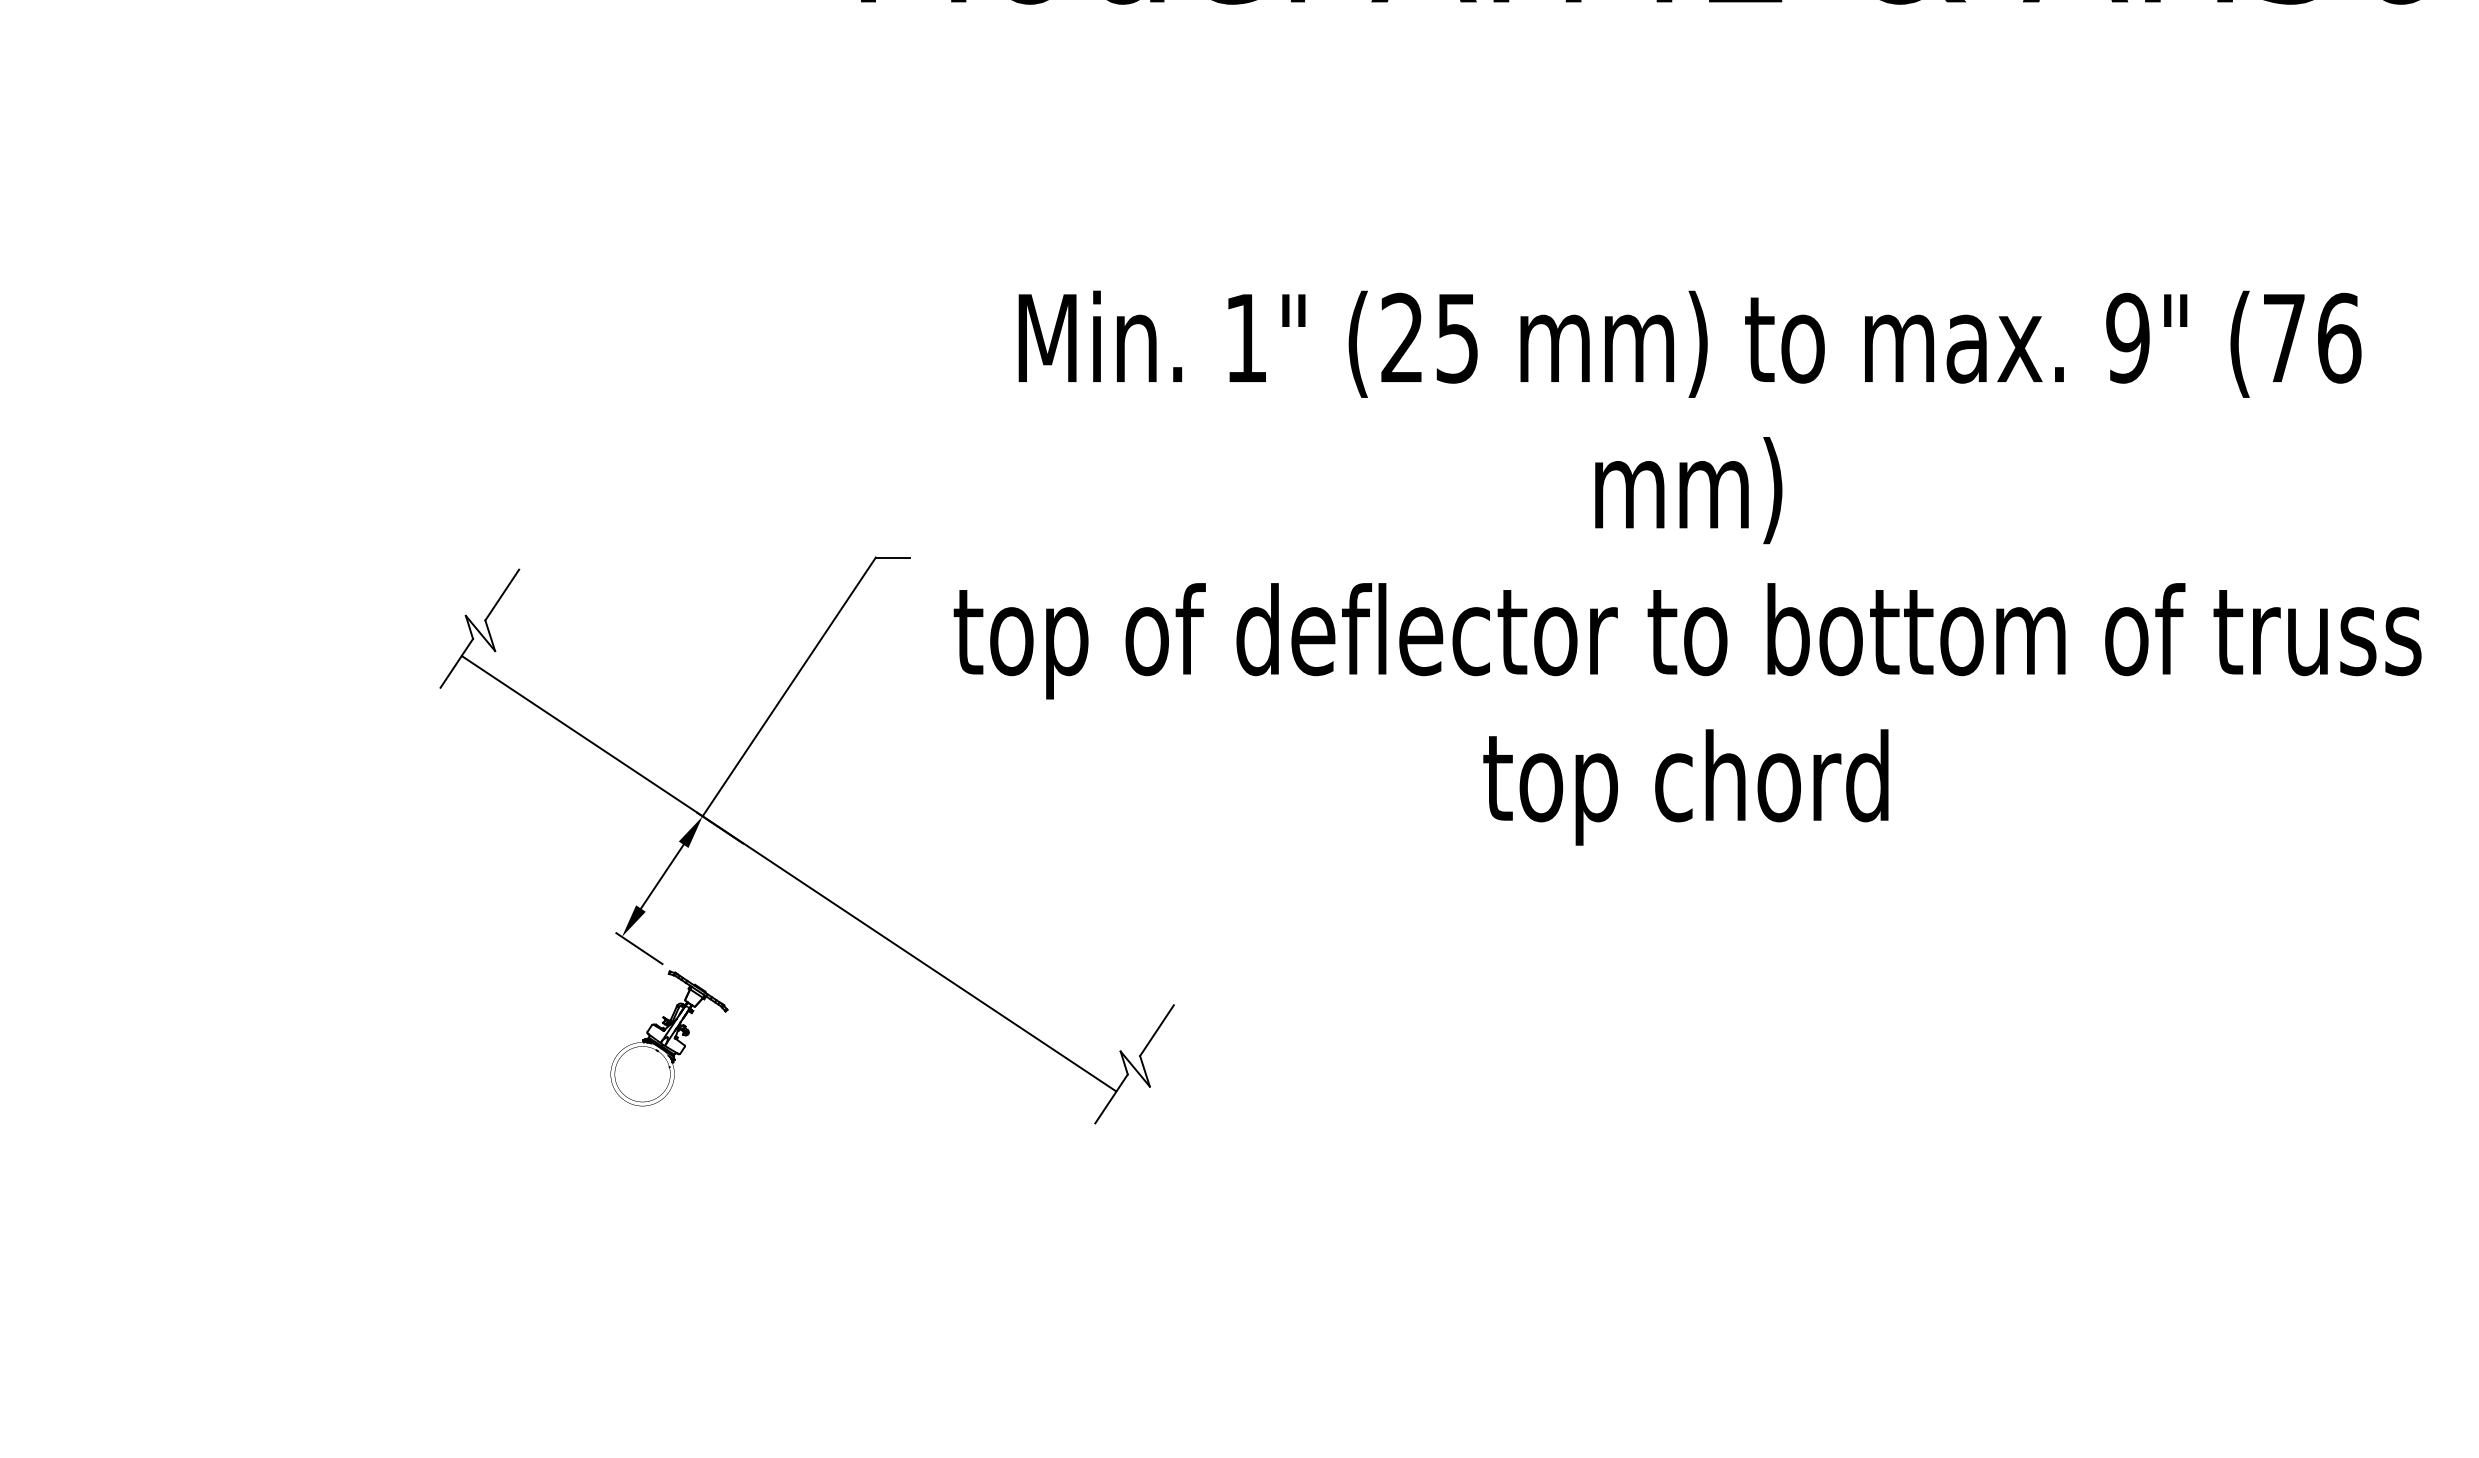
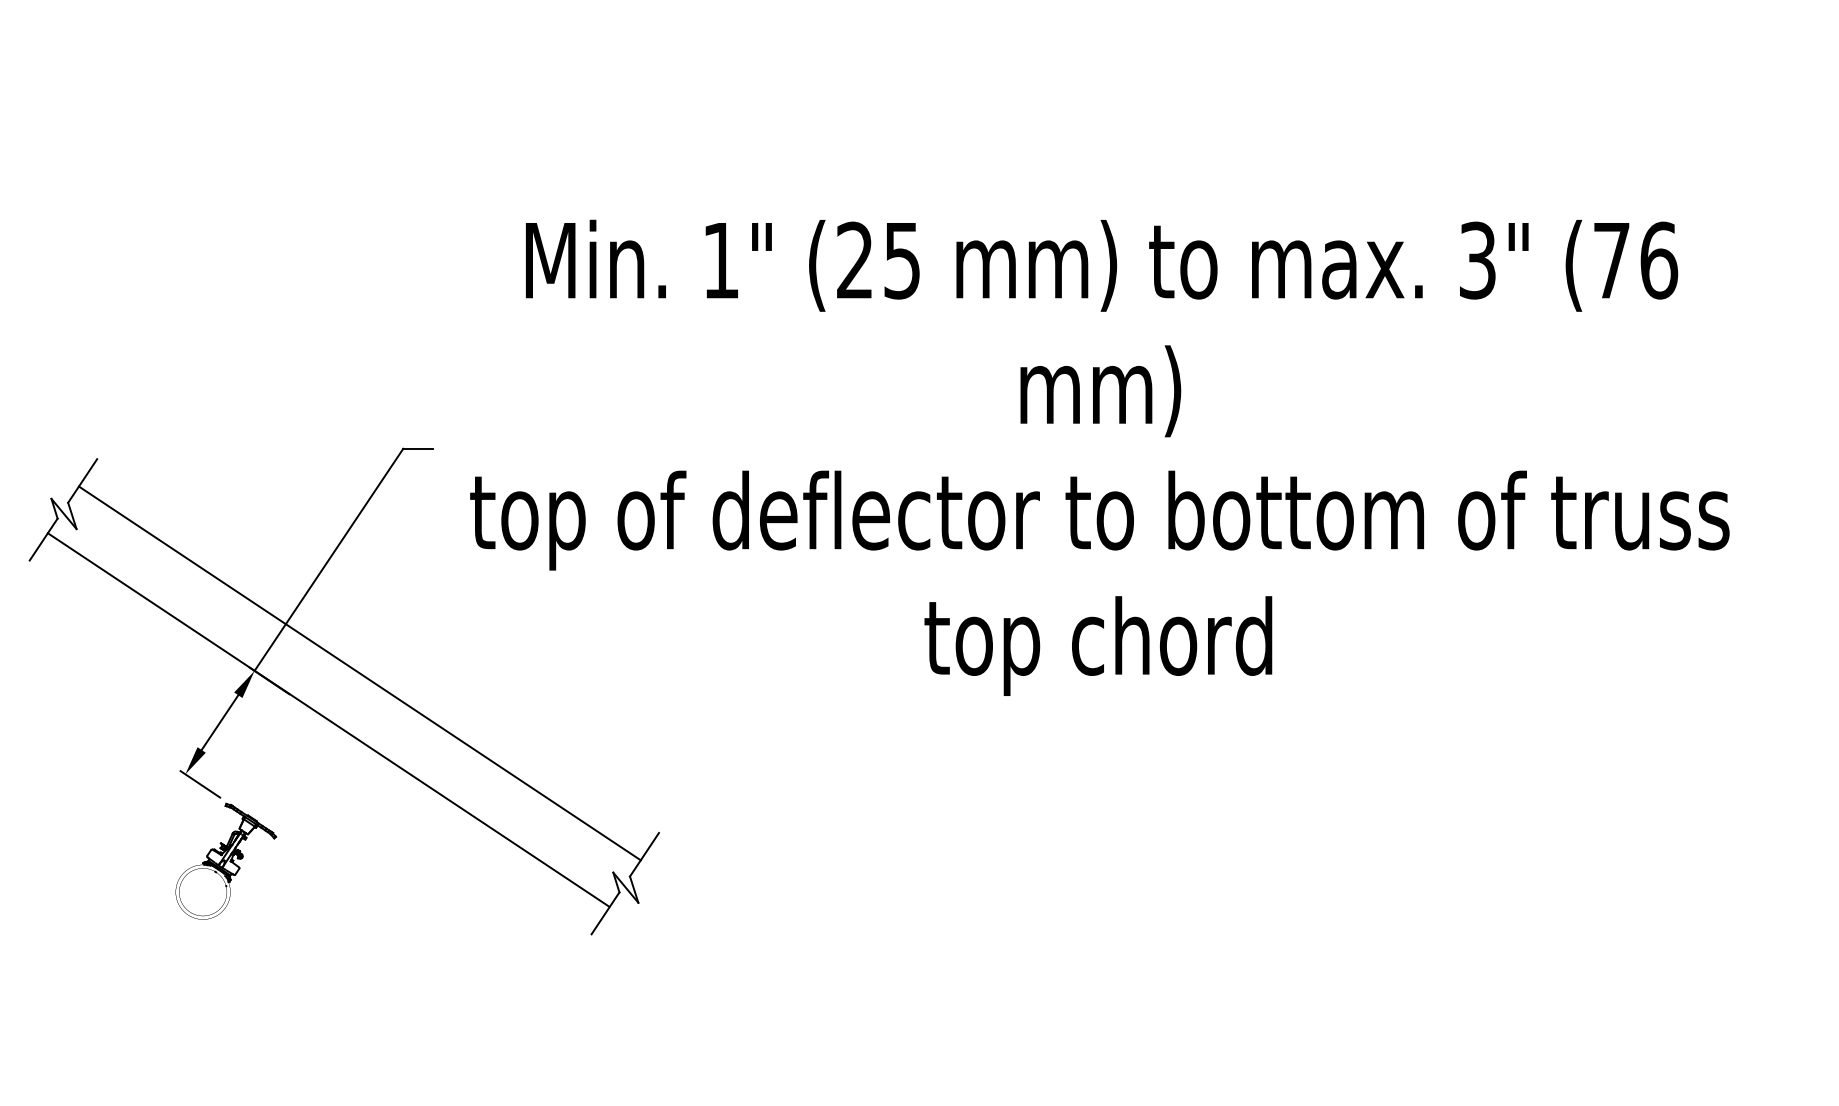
text: (2127, 338) -> (1477, 260), 9" -> 3"
line: (824, 819) -> (359, 673), added

